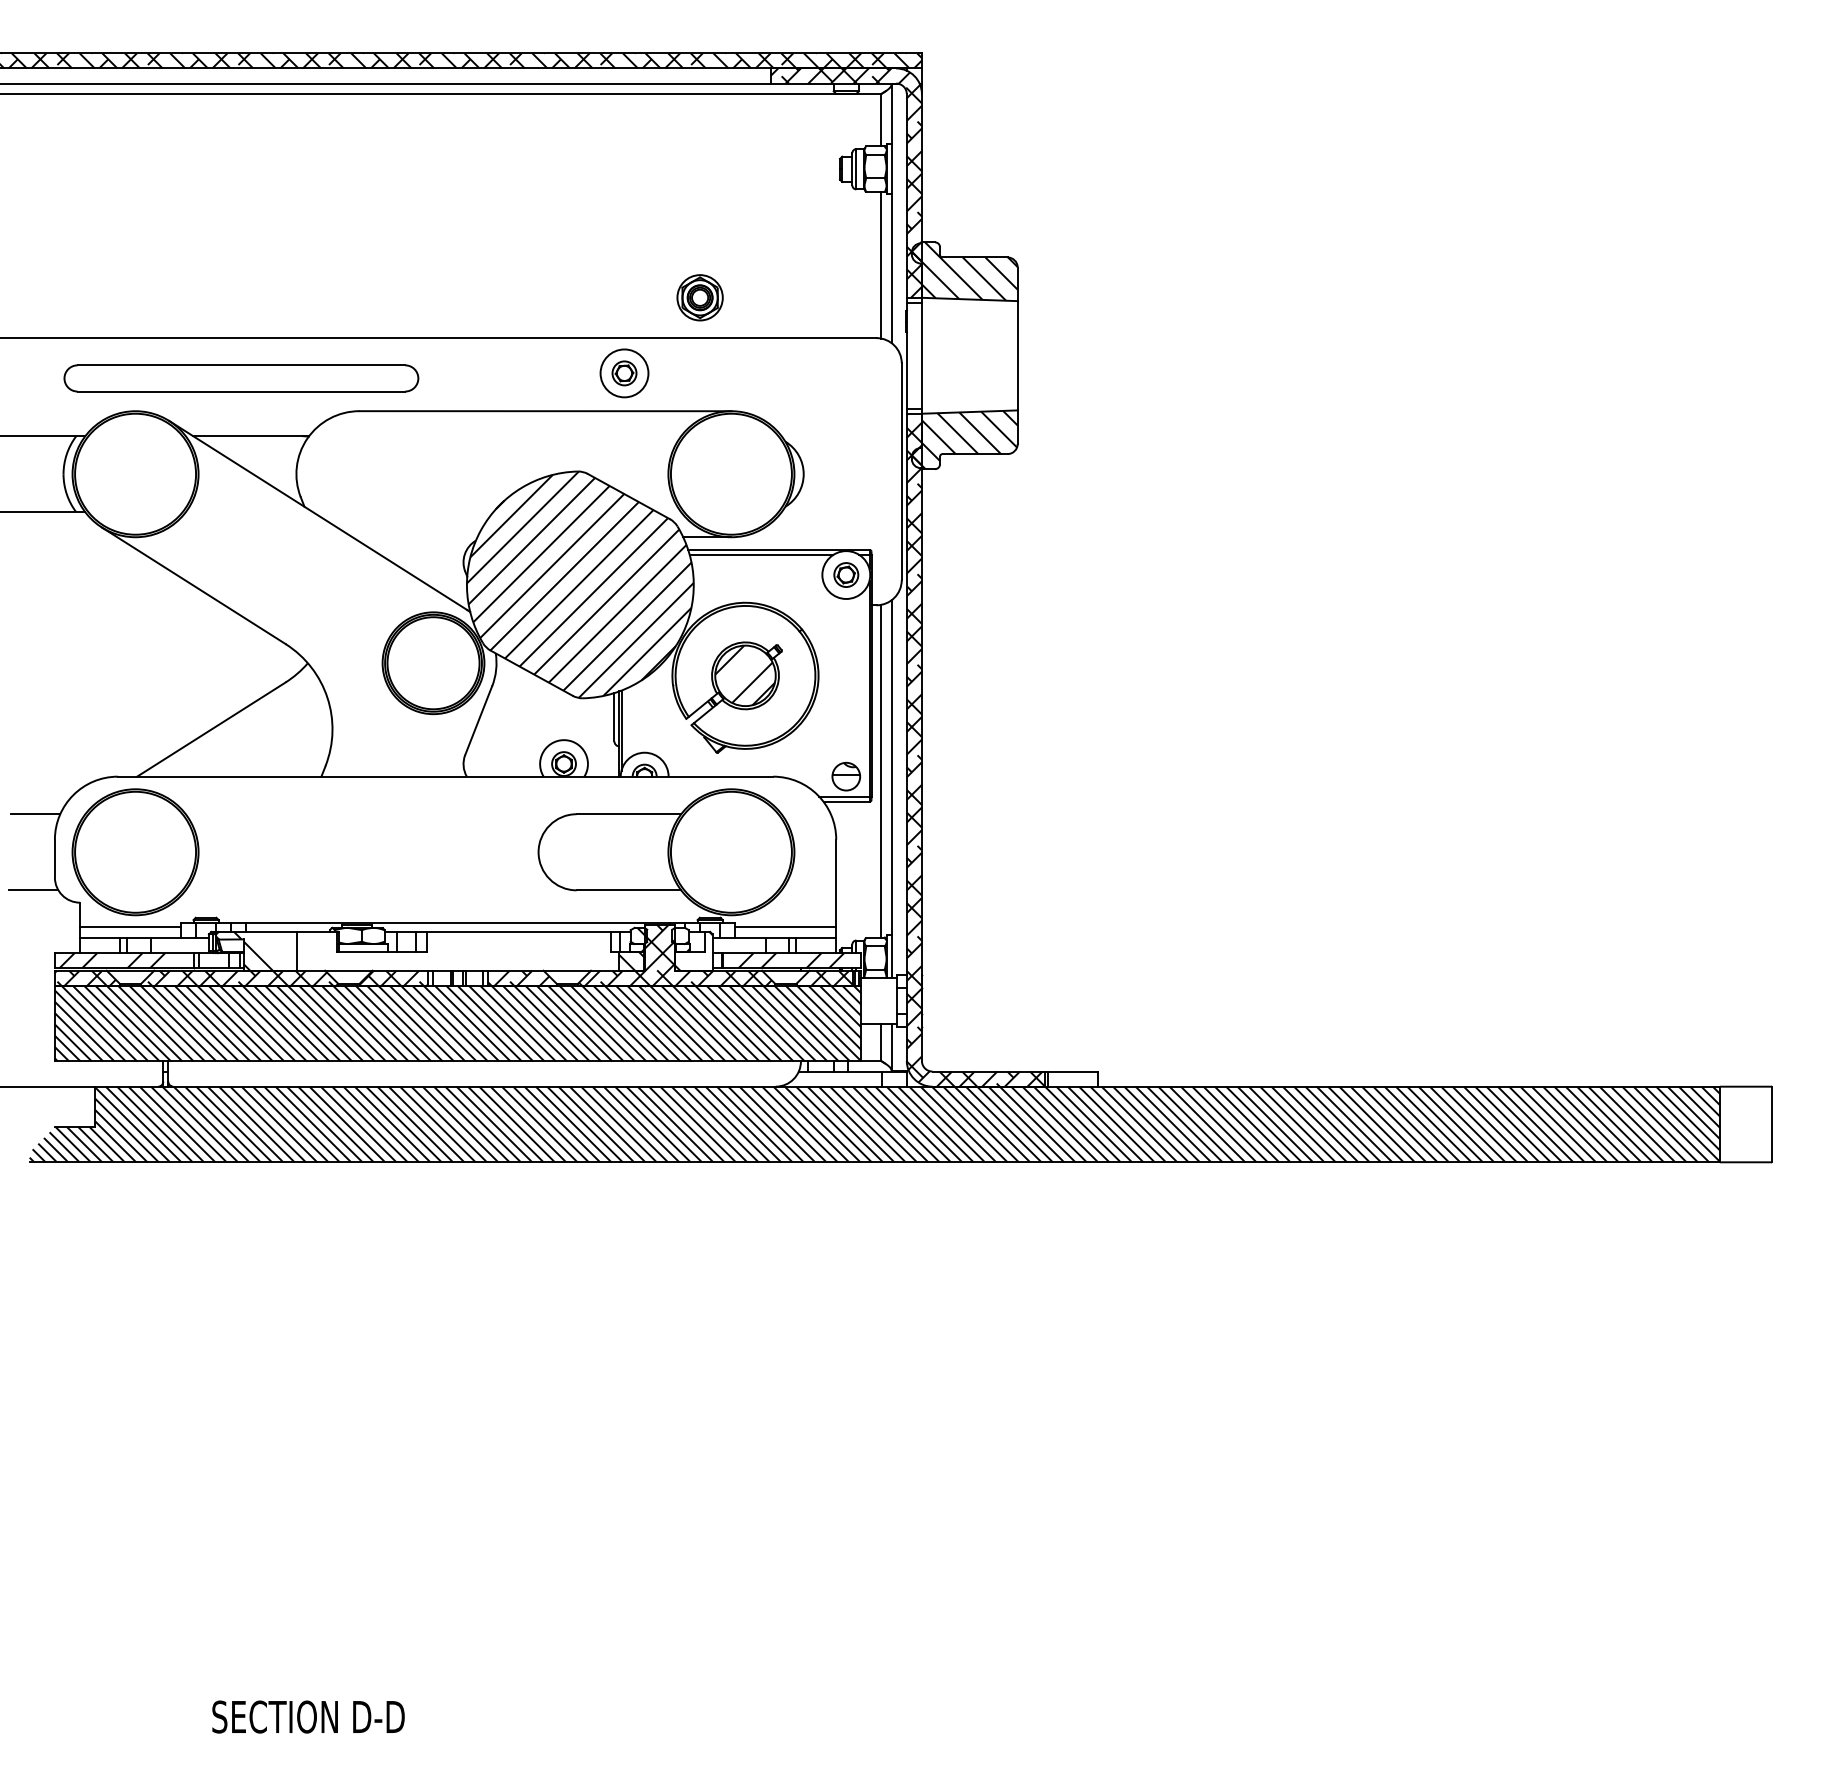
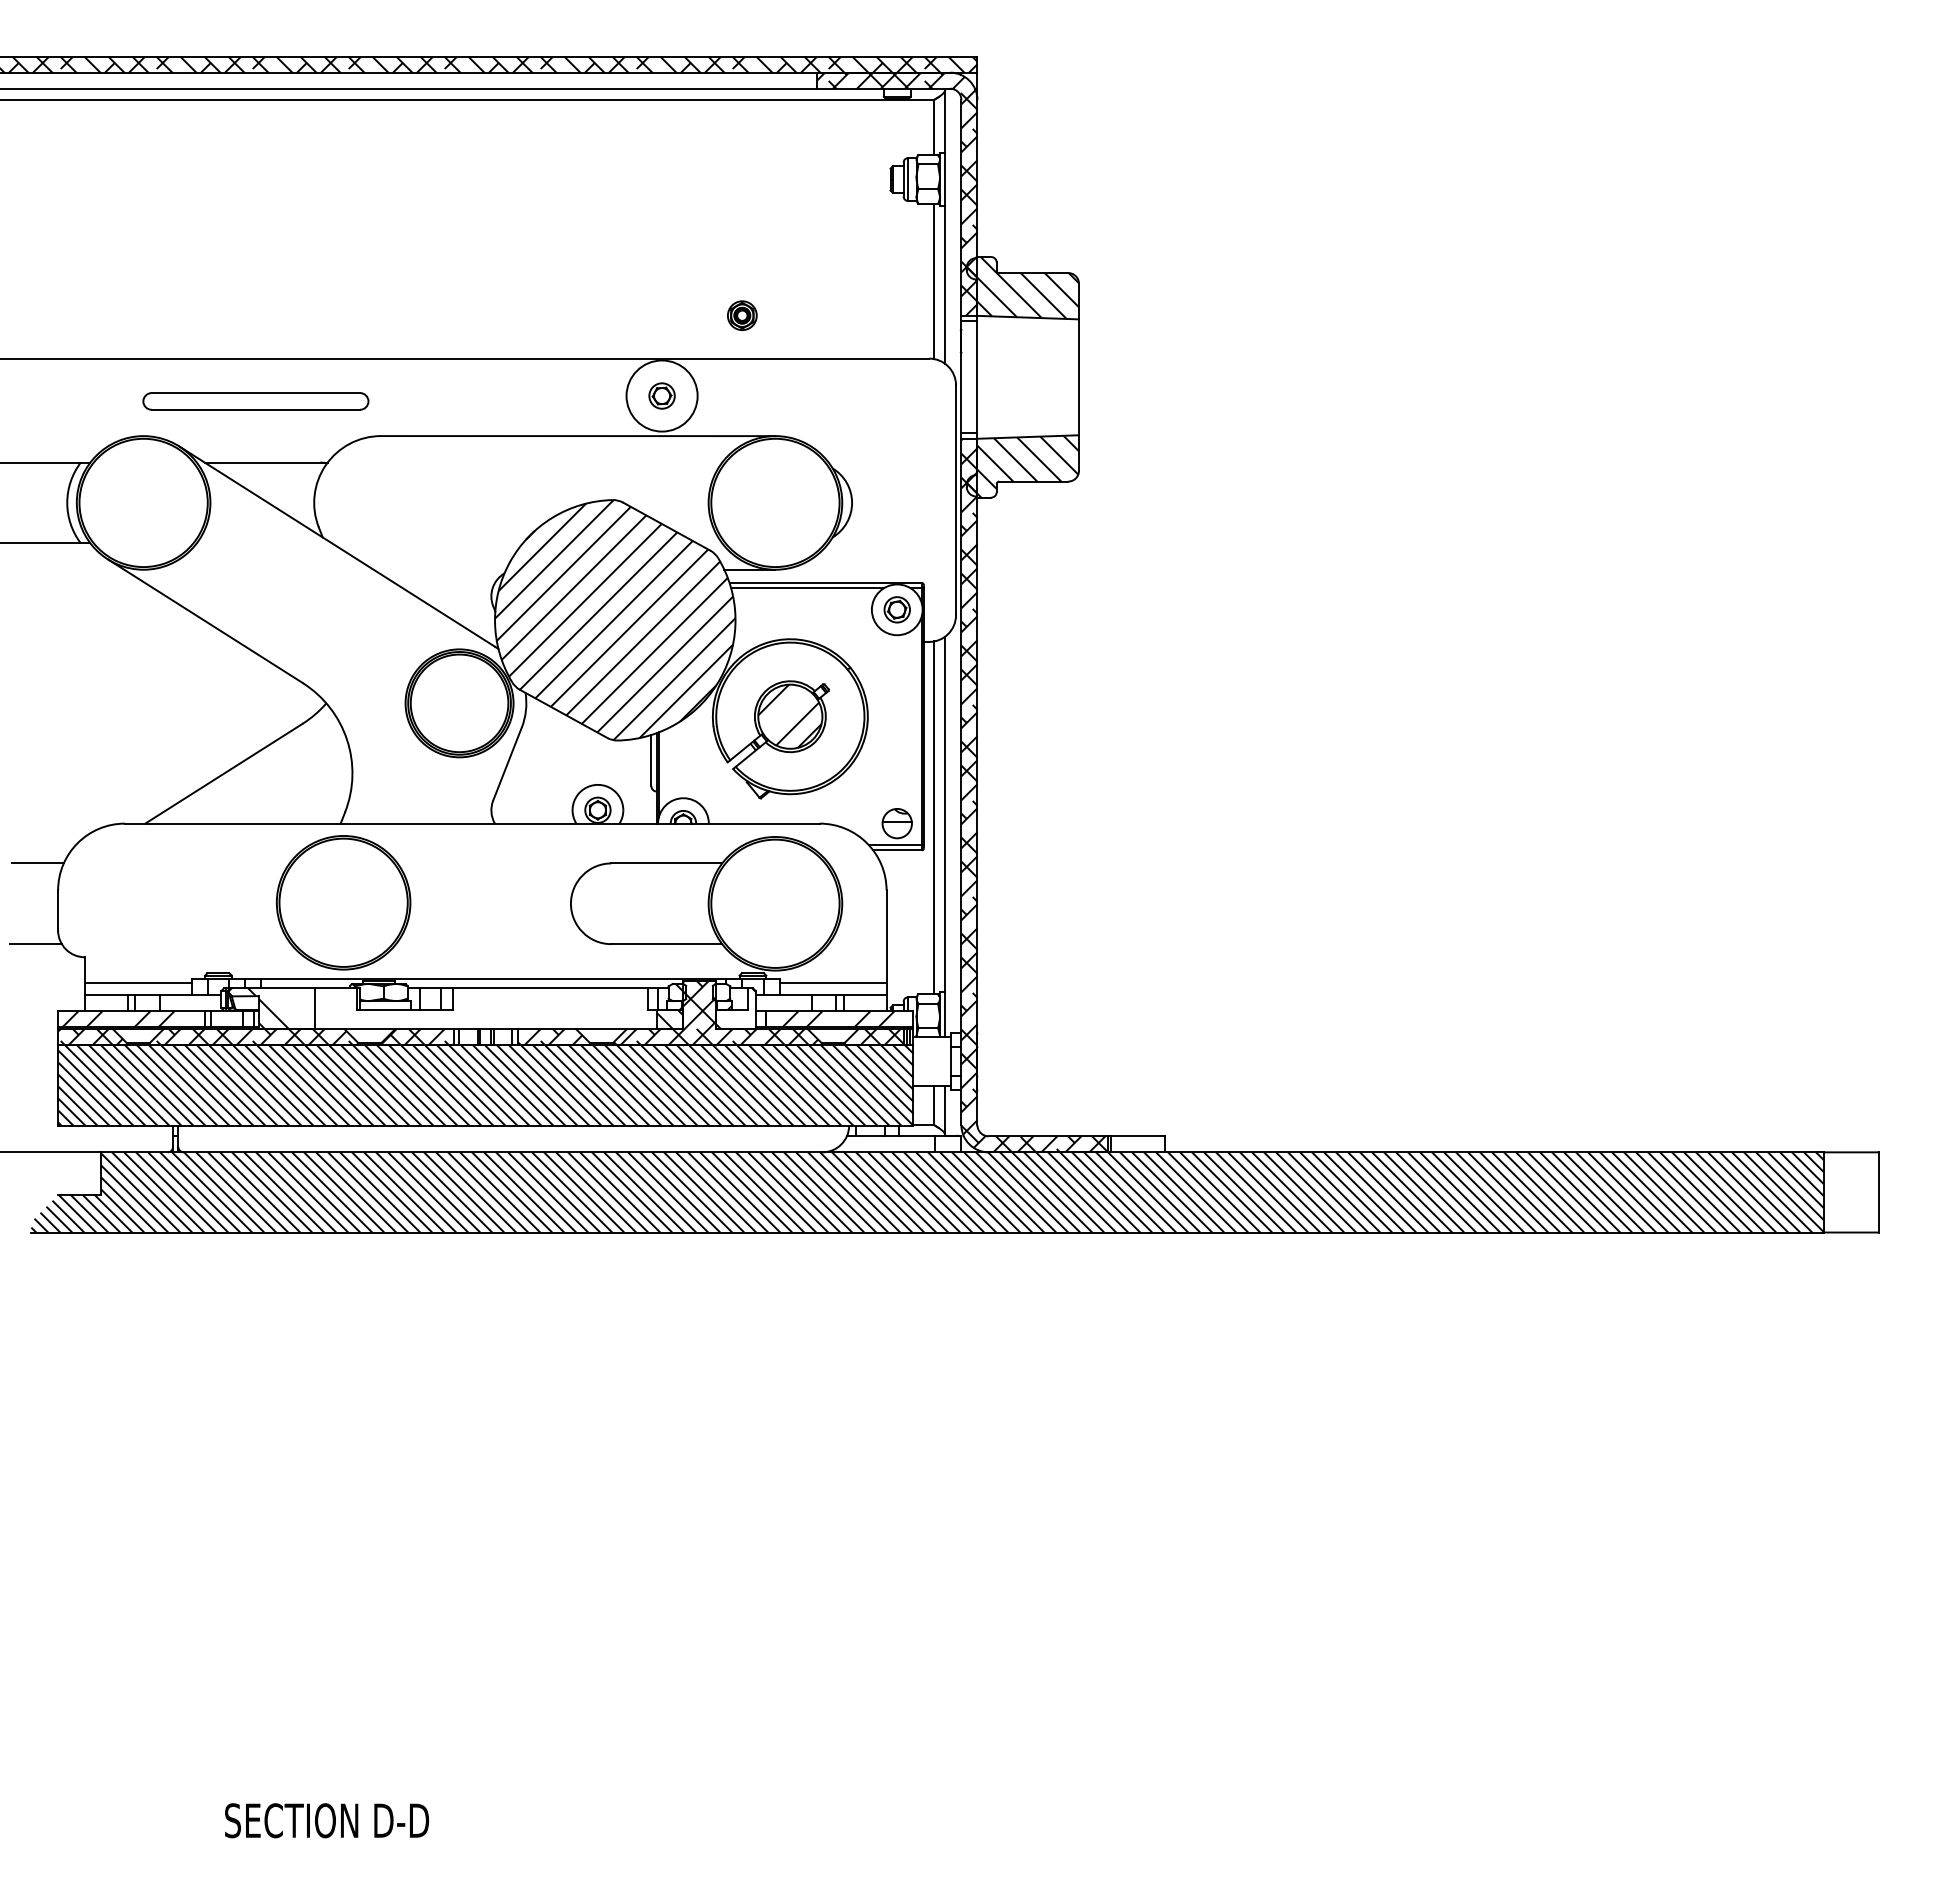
part: (700, 297) -> (742, 315), size x0.6
circle: (623, 372) -> (661, 395), size x1.4
part: (241, 378) -> (255, 401), size x0.6
part: (135, 852) -> (343, 902), moved

